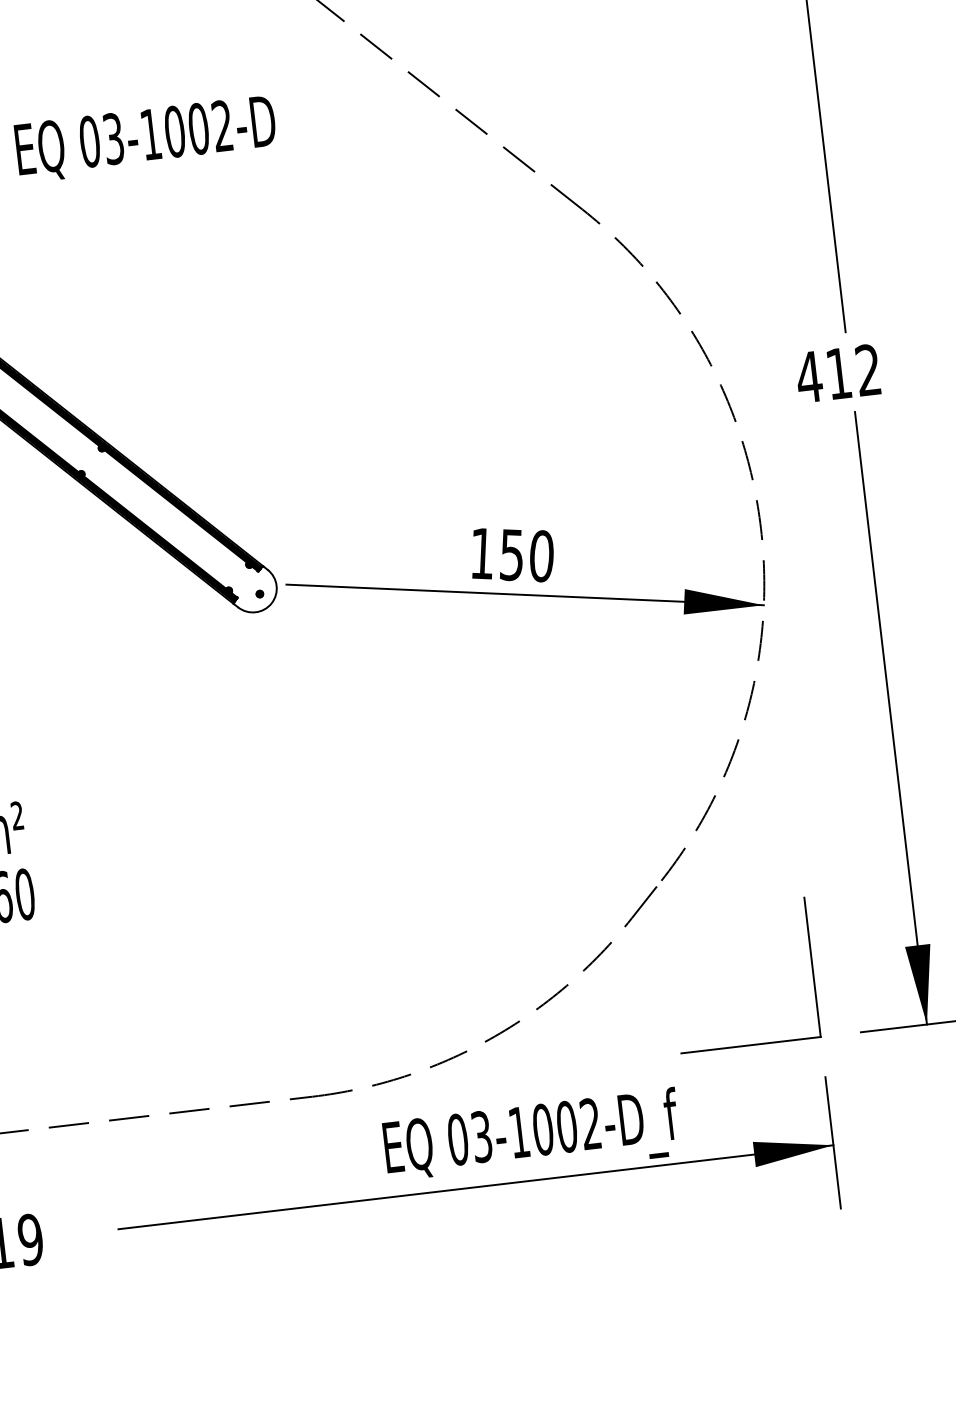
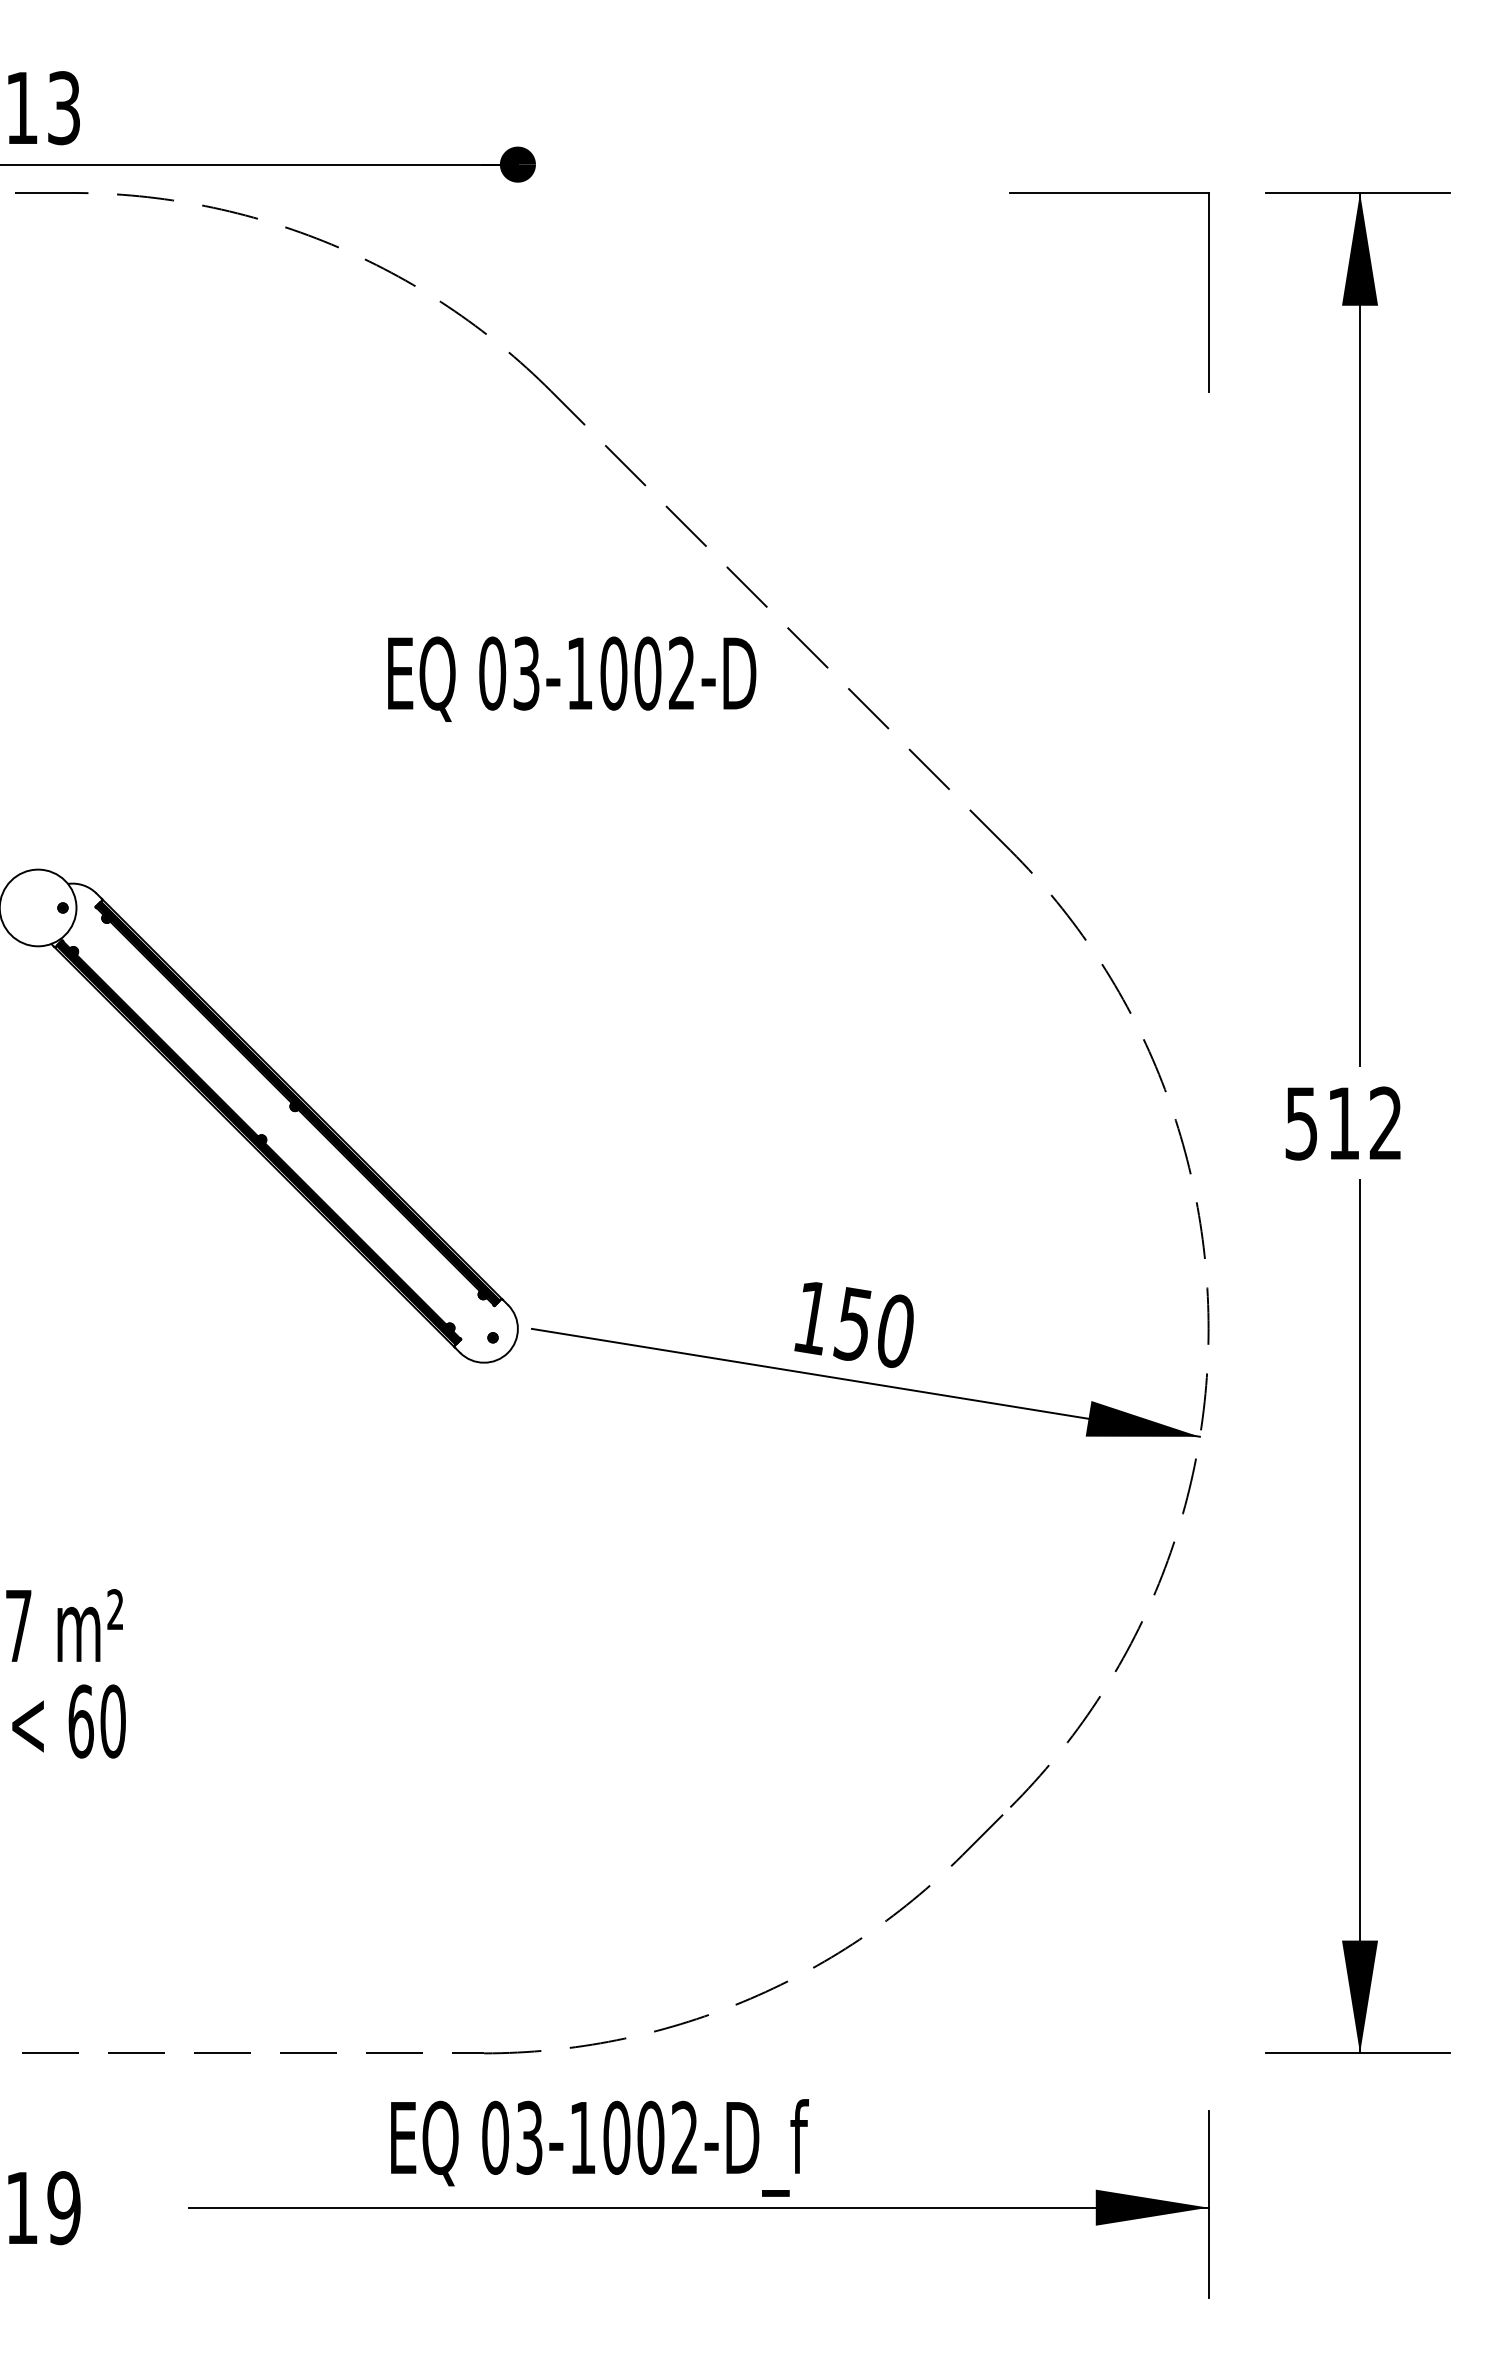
text: (146, 138) -> (572, 678), moved
text: (809, 377) -> (1301, 1123), 412 -> 512
part: (812, 966) -> (1208, 1953), removed
text: (531, 1137) -> (599, 2147), moved

